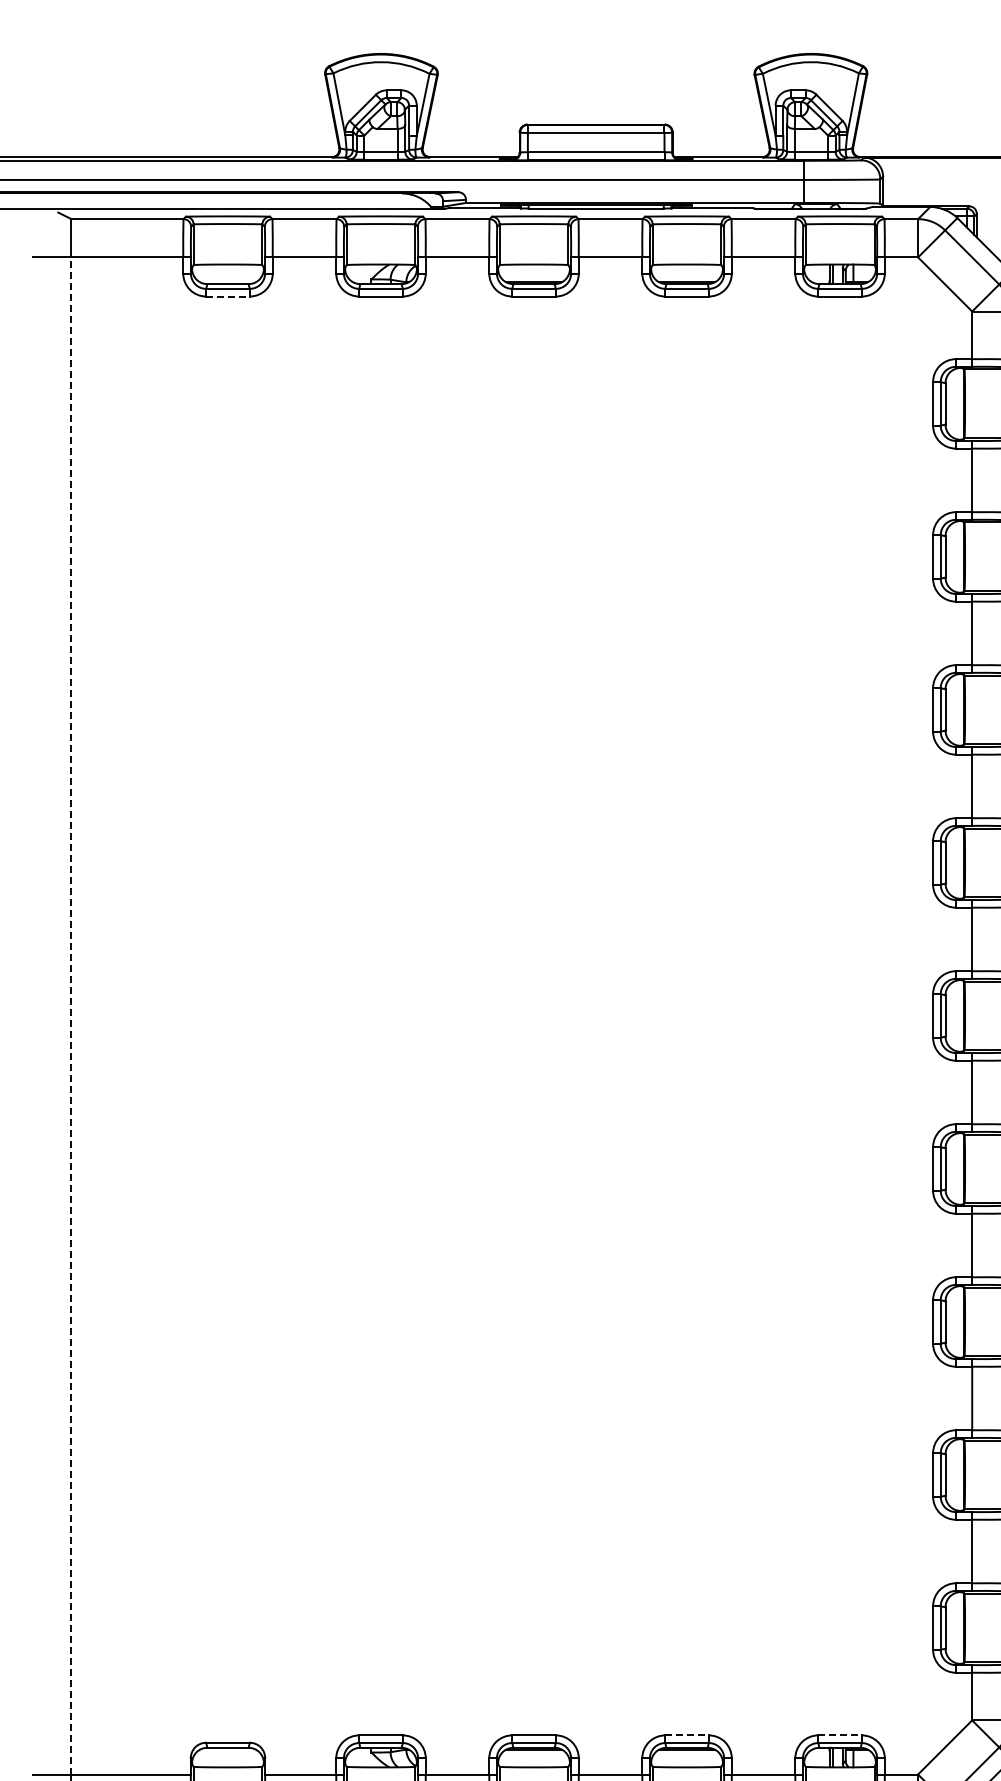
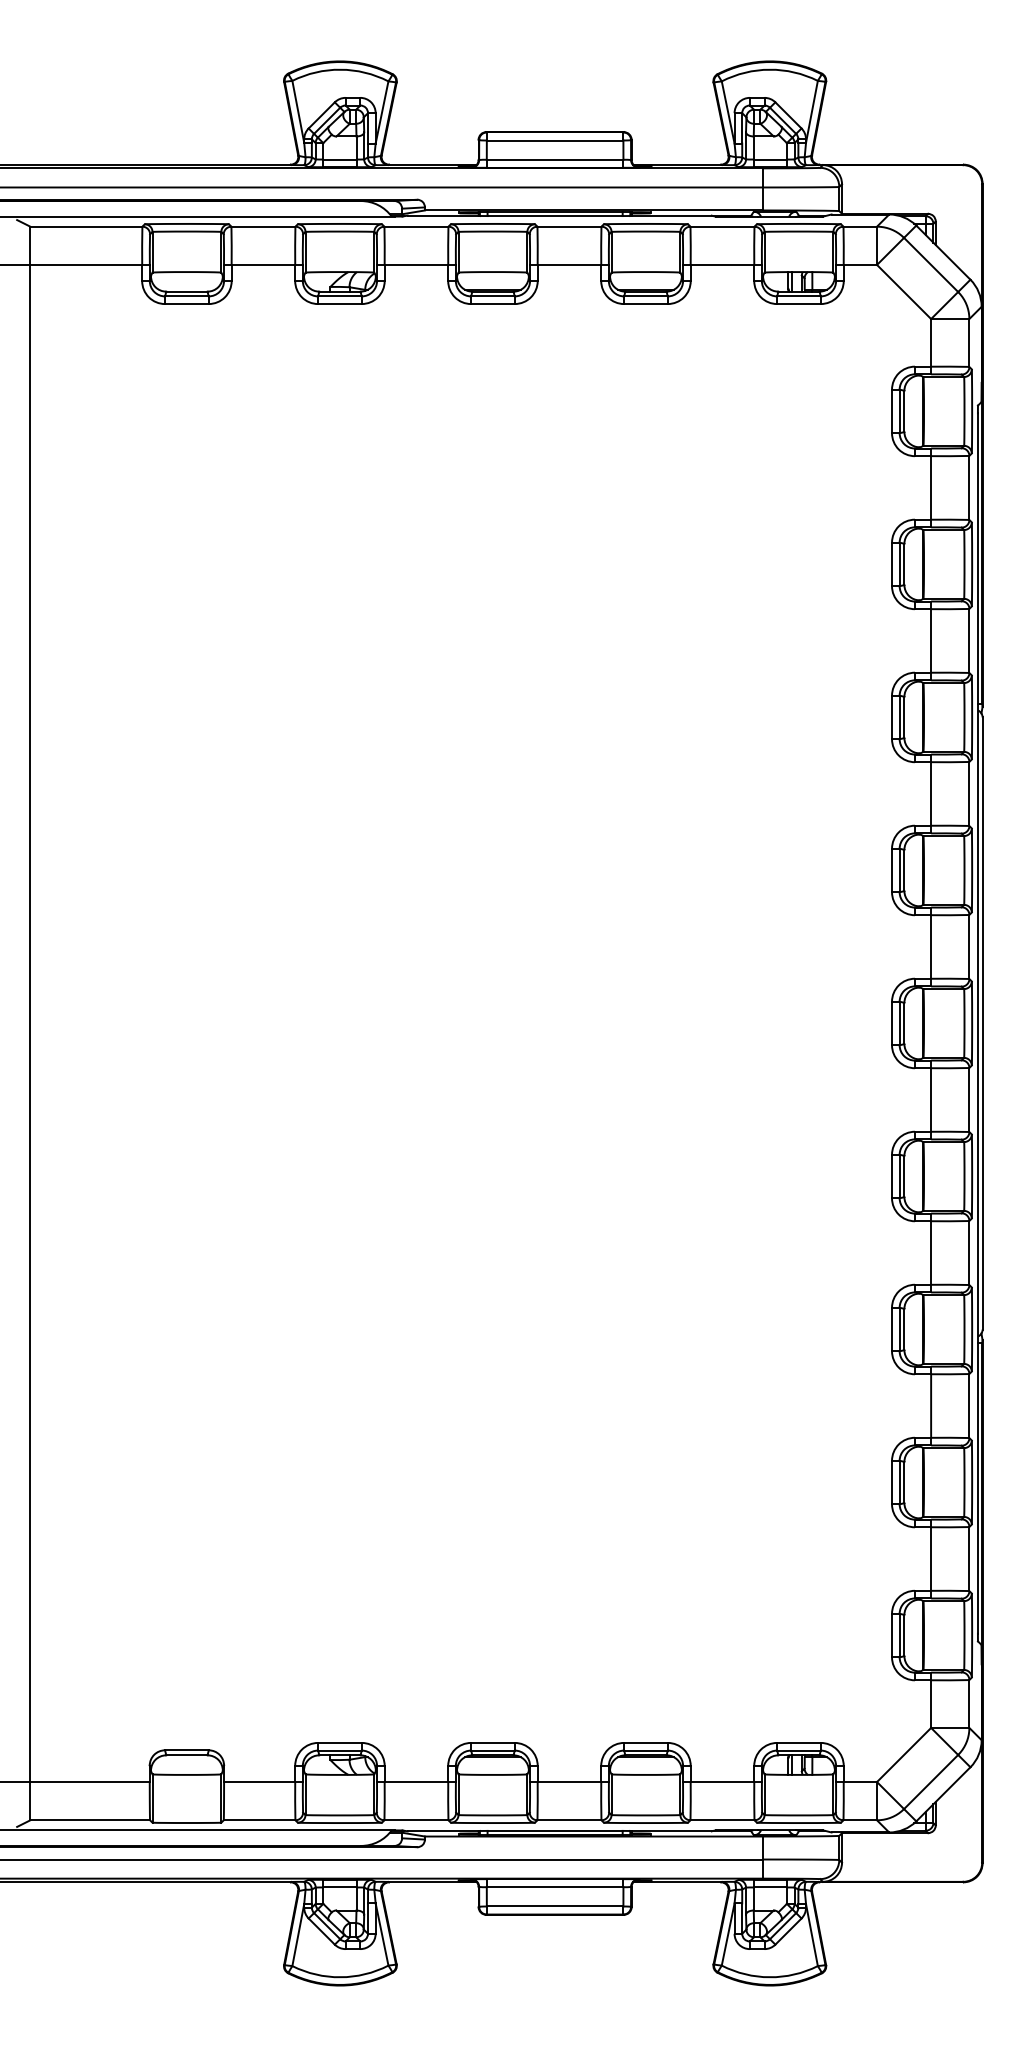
line: (227, 296) -> (186, 304), dashed -> solid
line: (71, 1015) -> (30, 1023), dashed -> solid
line: (686, 1734) -> (645, 1742), dashed -> solid
line: (839, 1734) -> (798, 1742), dashed -> solid

